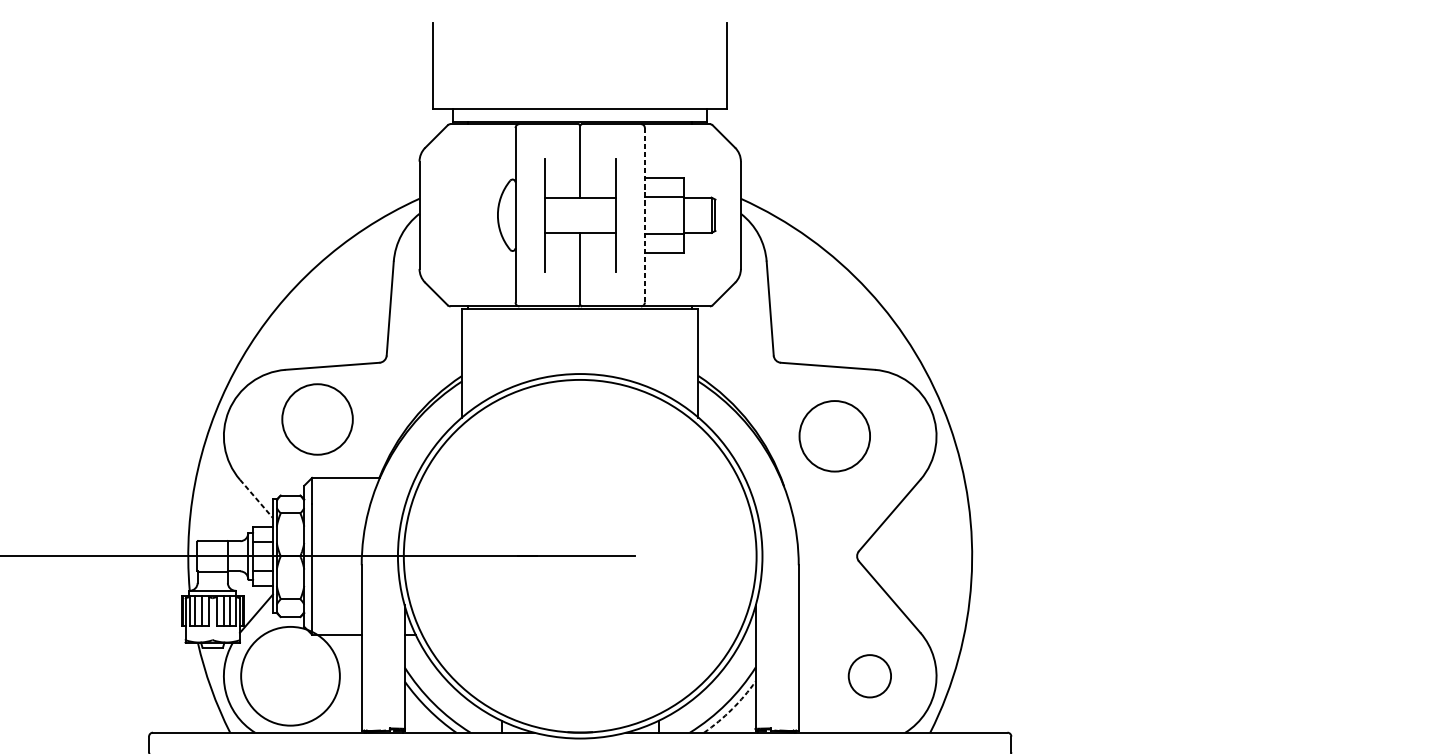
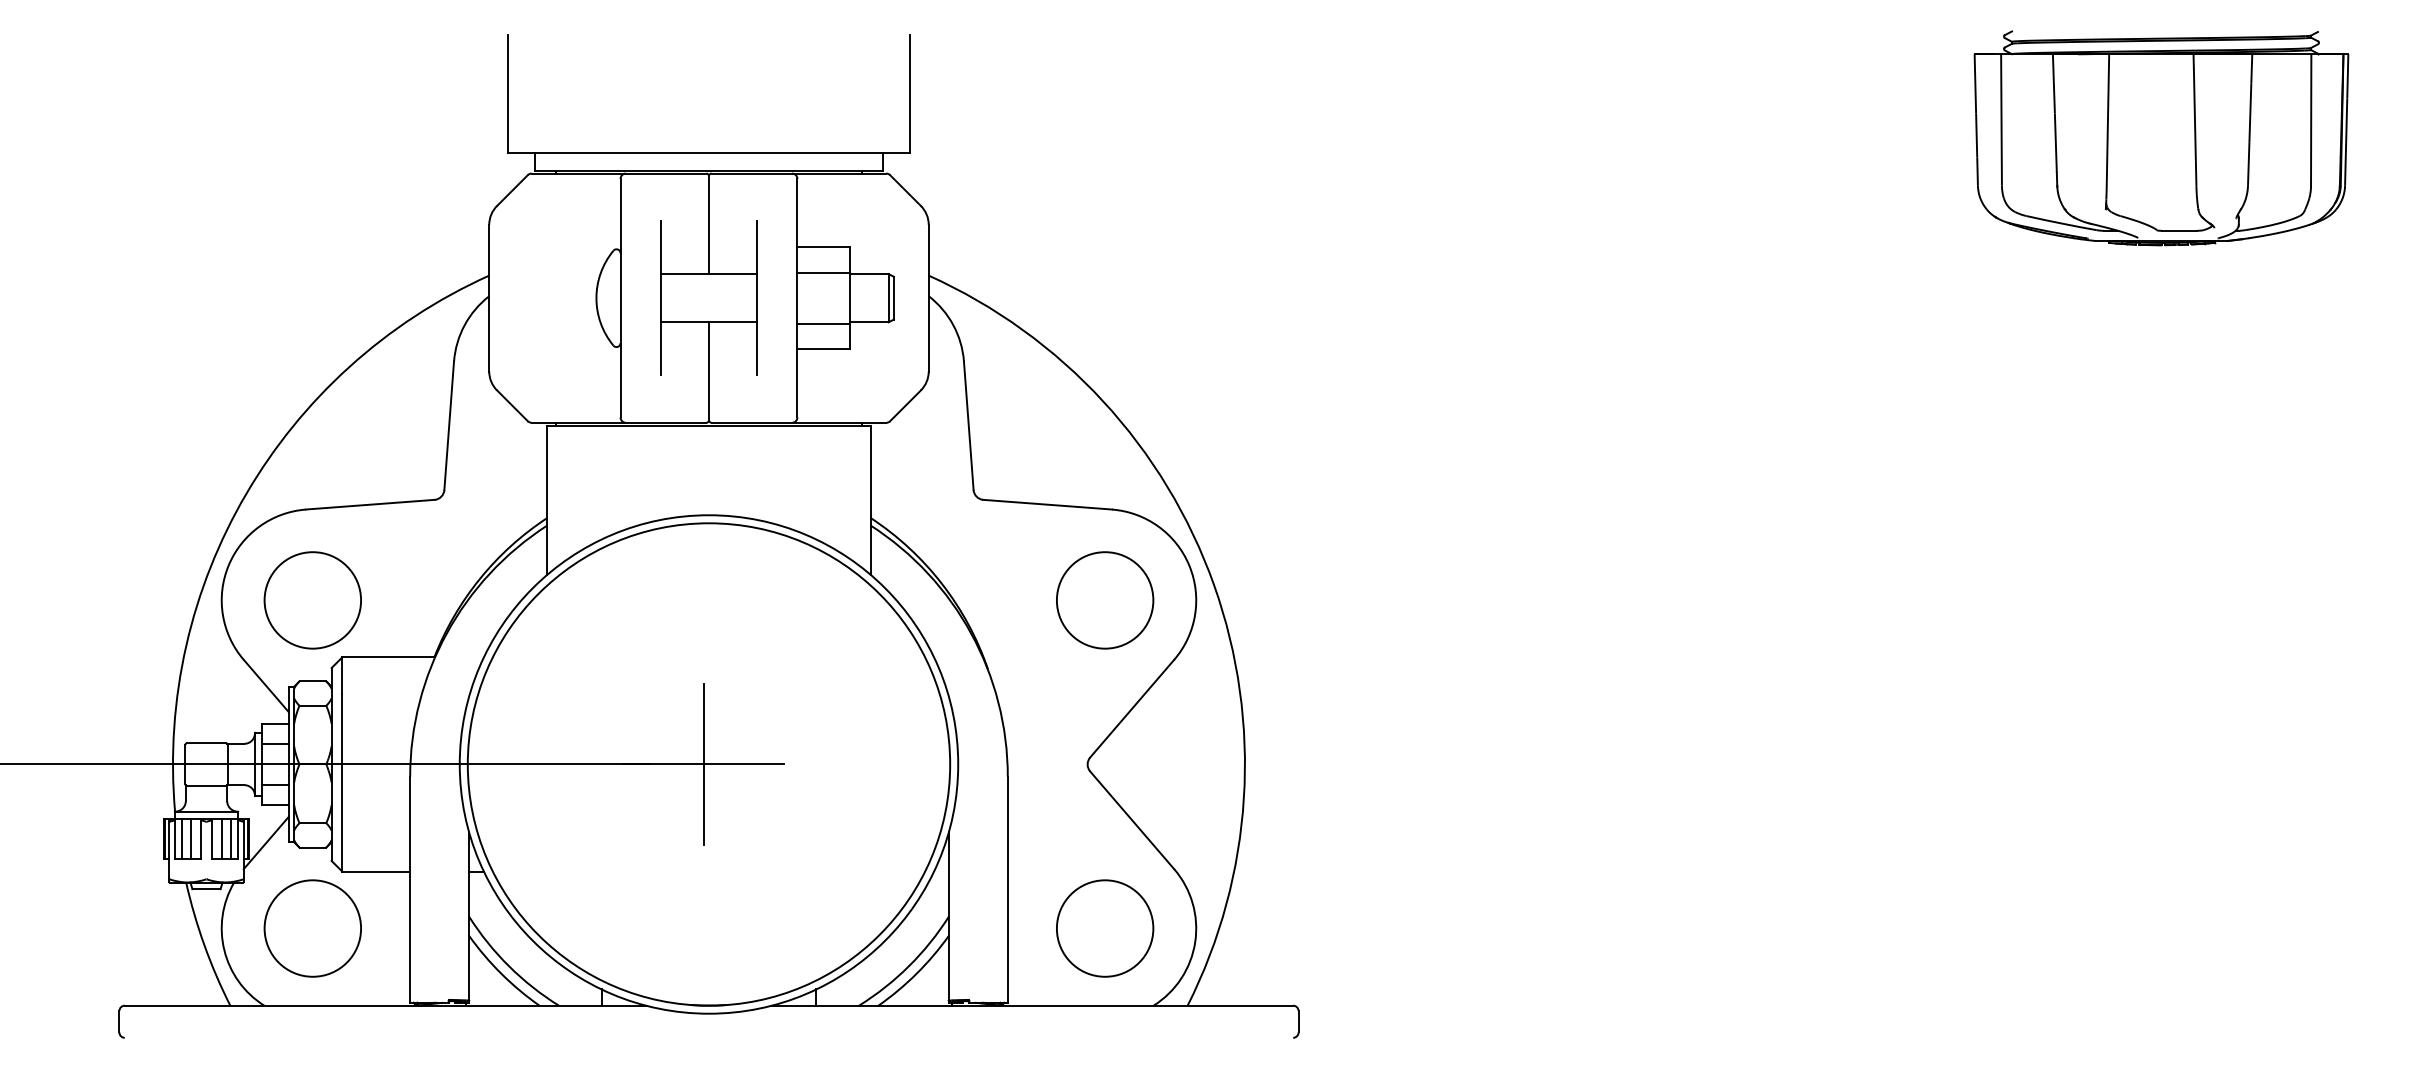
line: (644, 215) -> (797, 298), dashed -> solid
circle: (317, 419) -> (312, 600), moved
circle: (835, 436) -> (1105, 600), moved
line: (256, 498) -> (266, 685), dashed -> solid
line: (576, 556) -> (703, 764), added
circle: (290, 676) -> (312, 928), size x0.71
circle: (869, 676) -> (1104, 928), size x1.67
arc: (731, 709) -> (916, 973), dashed -> solid

